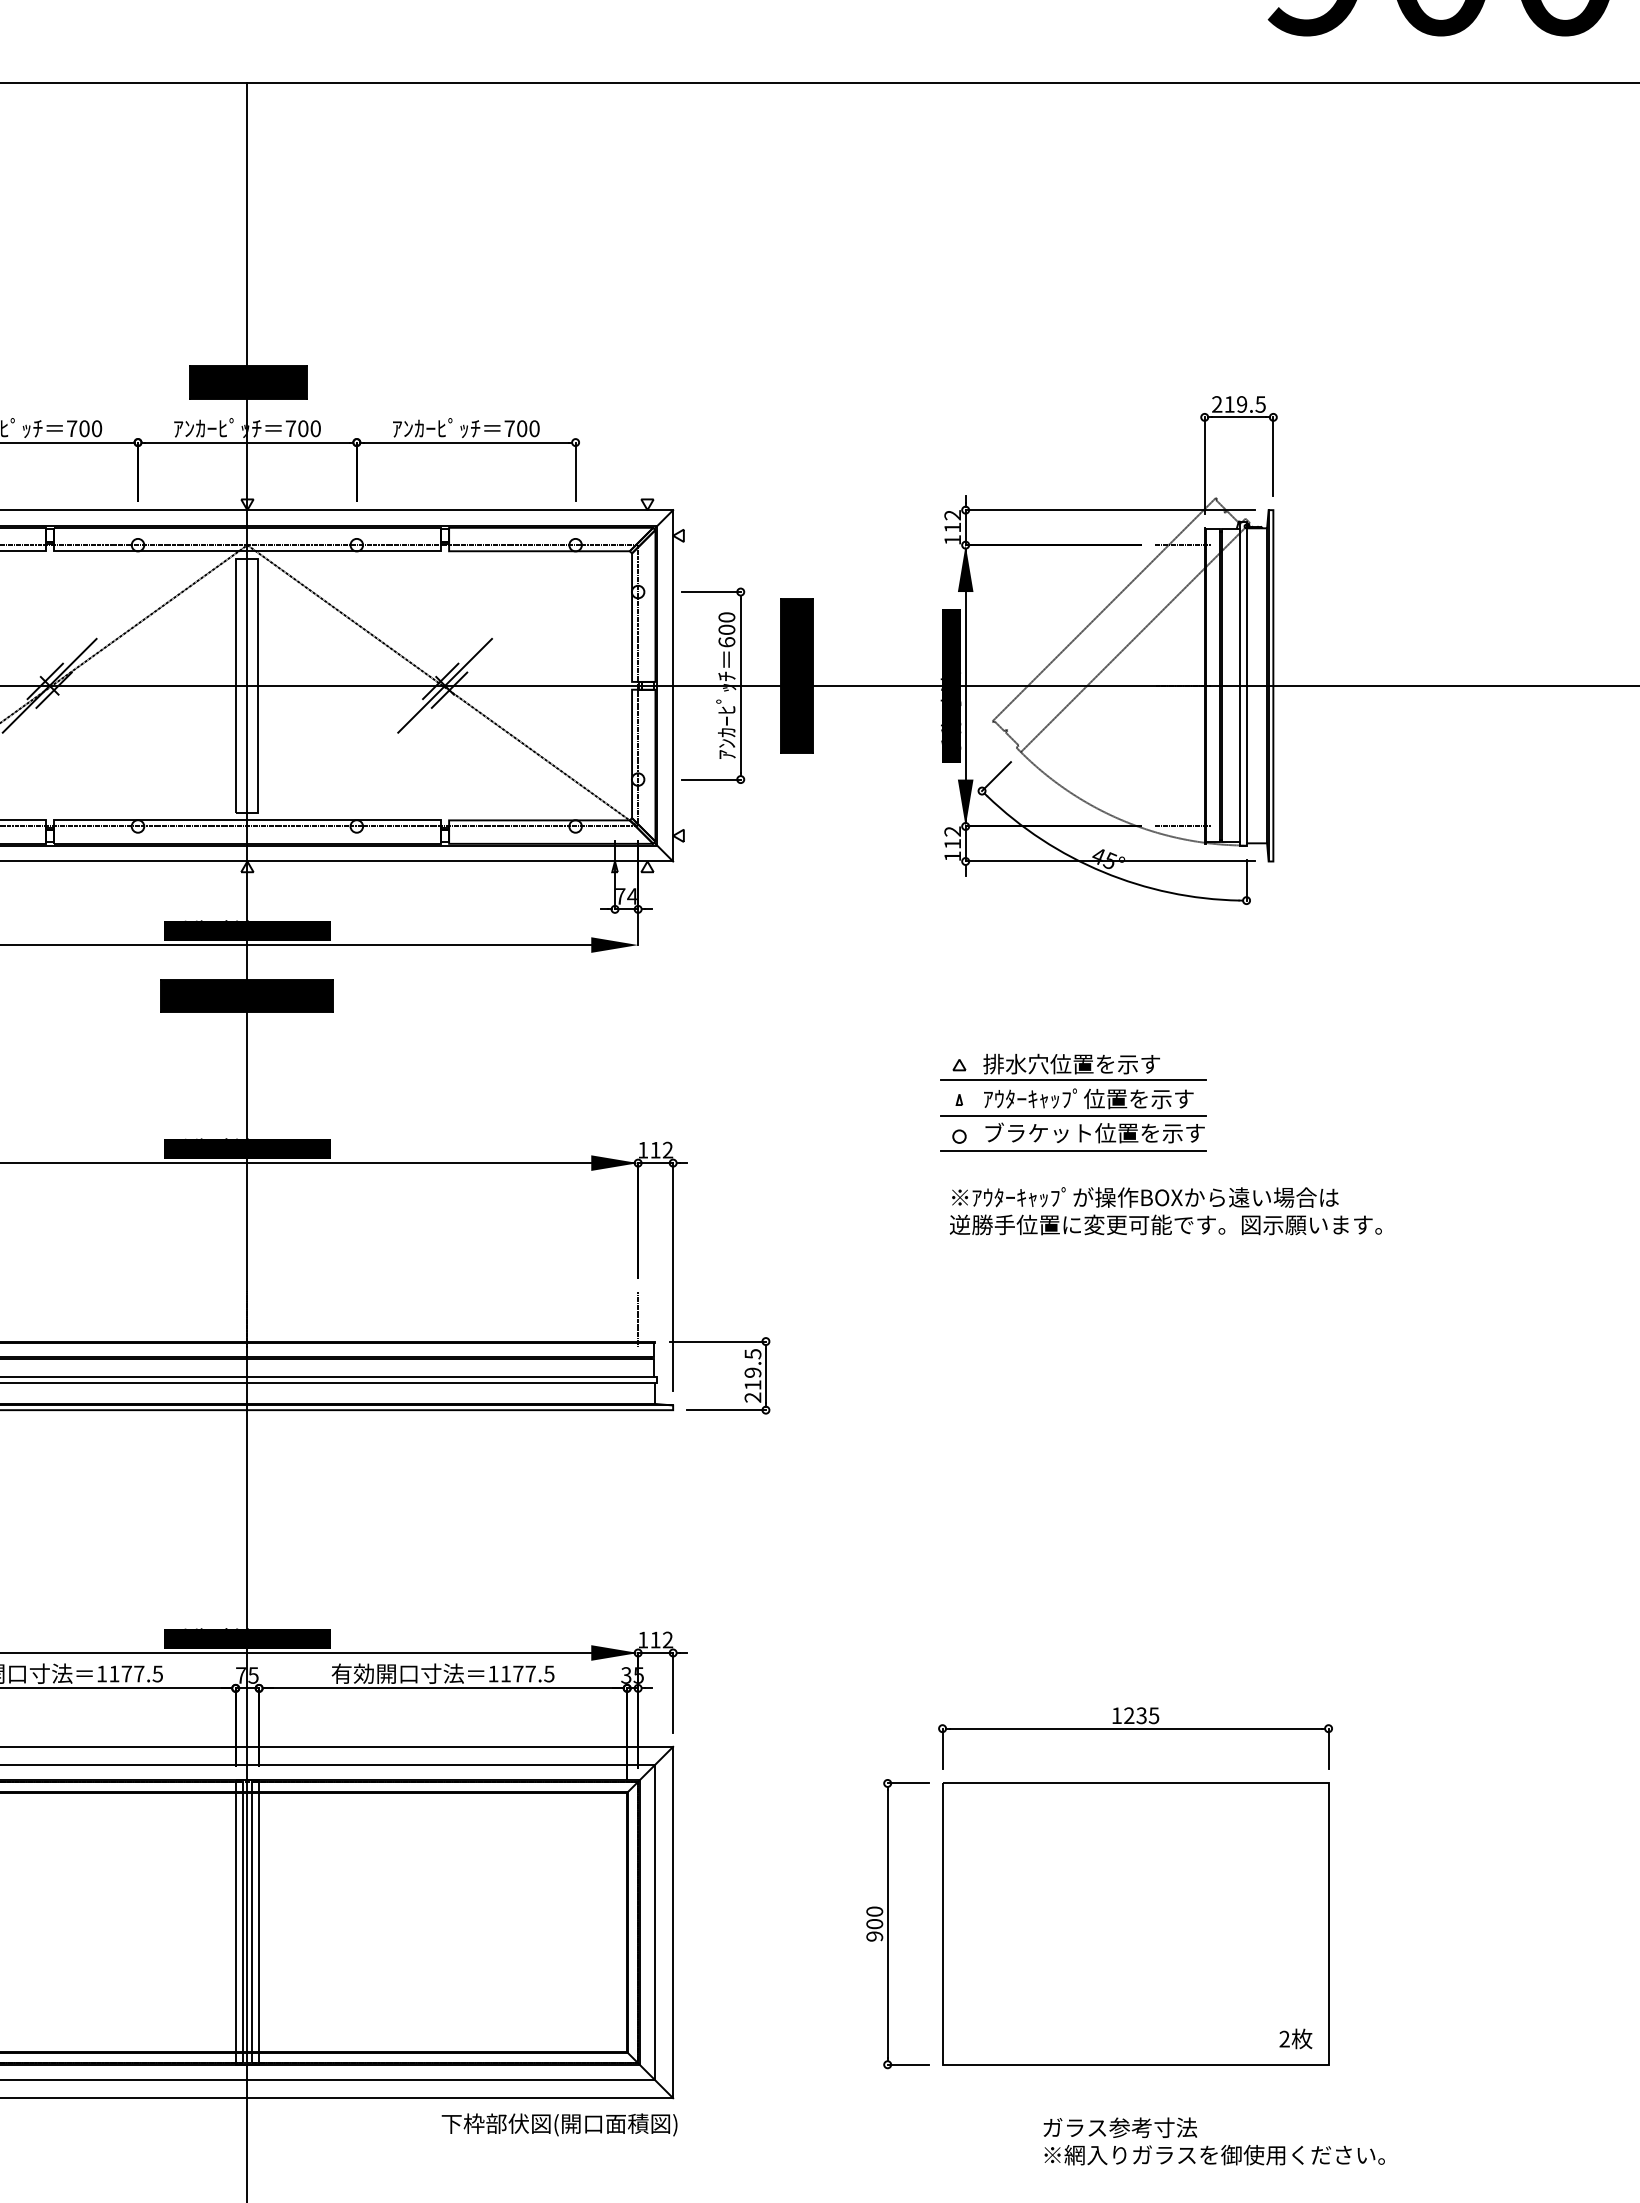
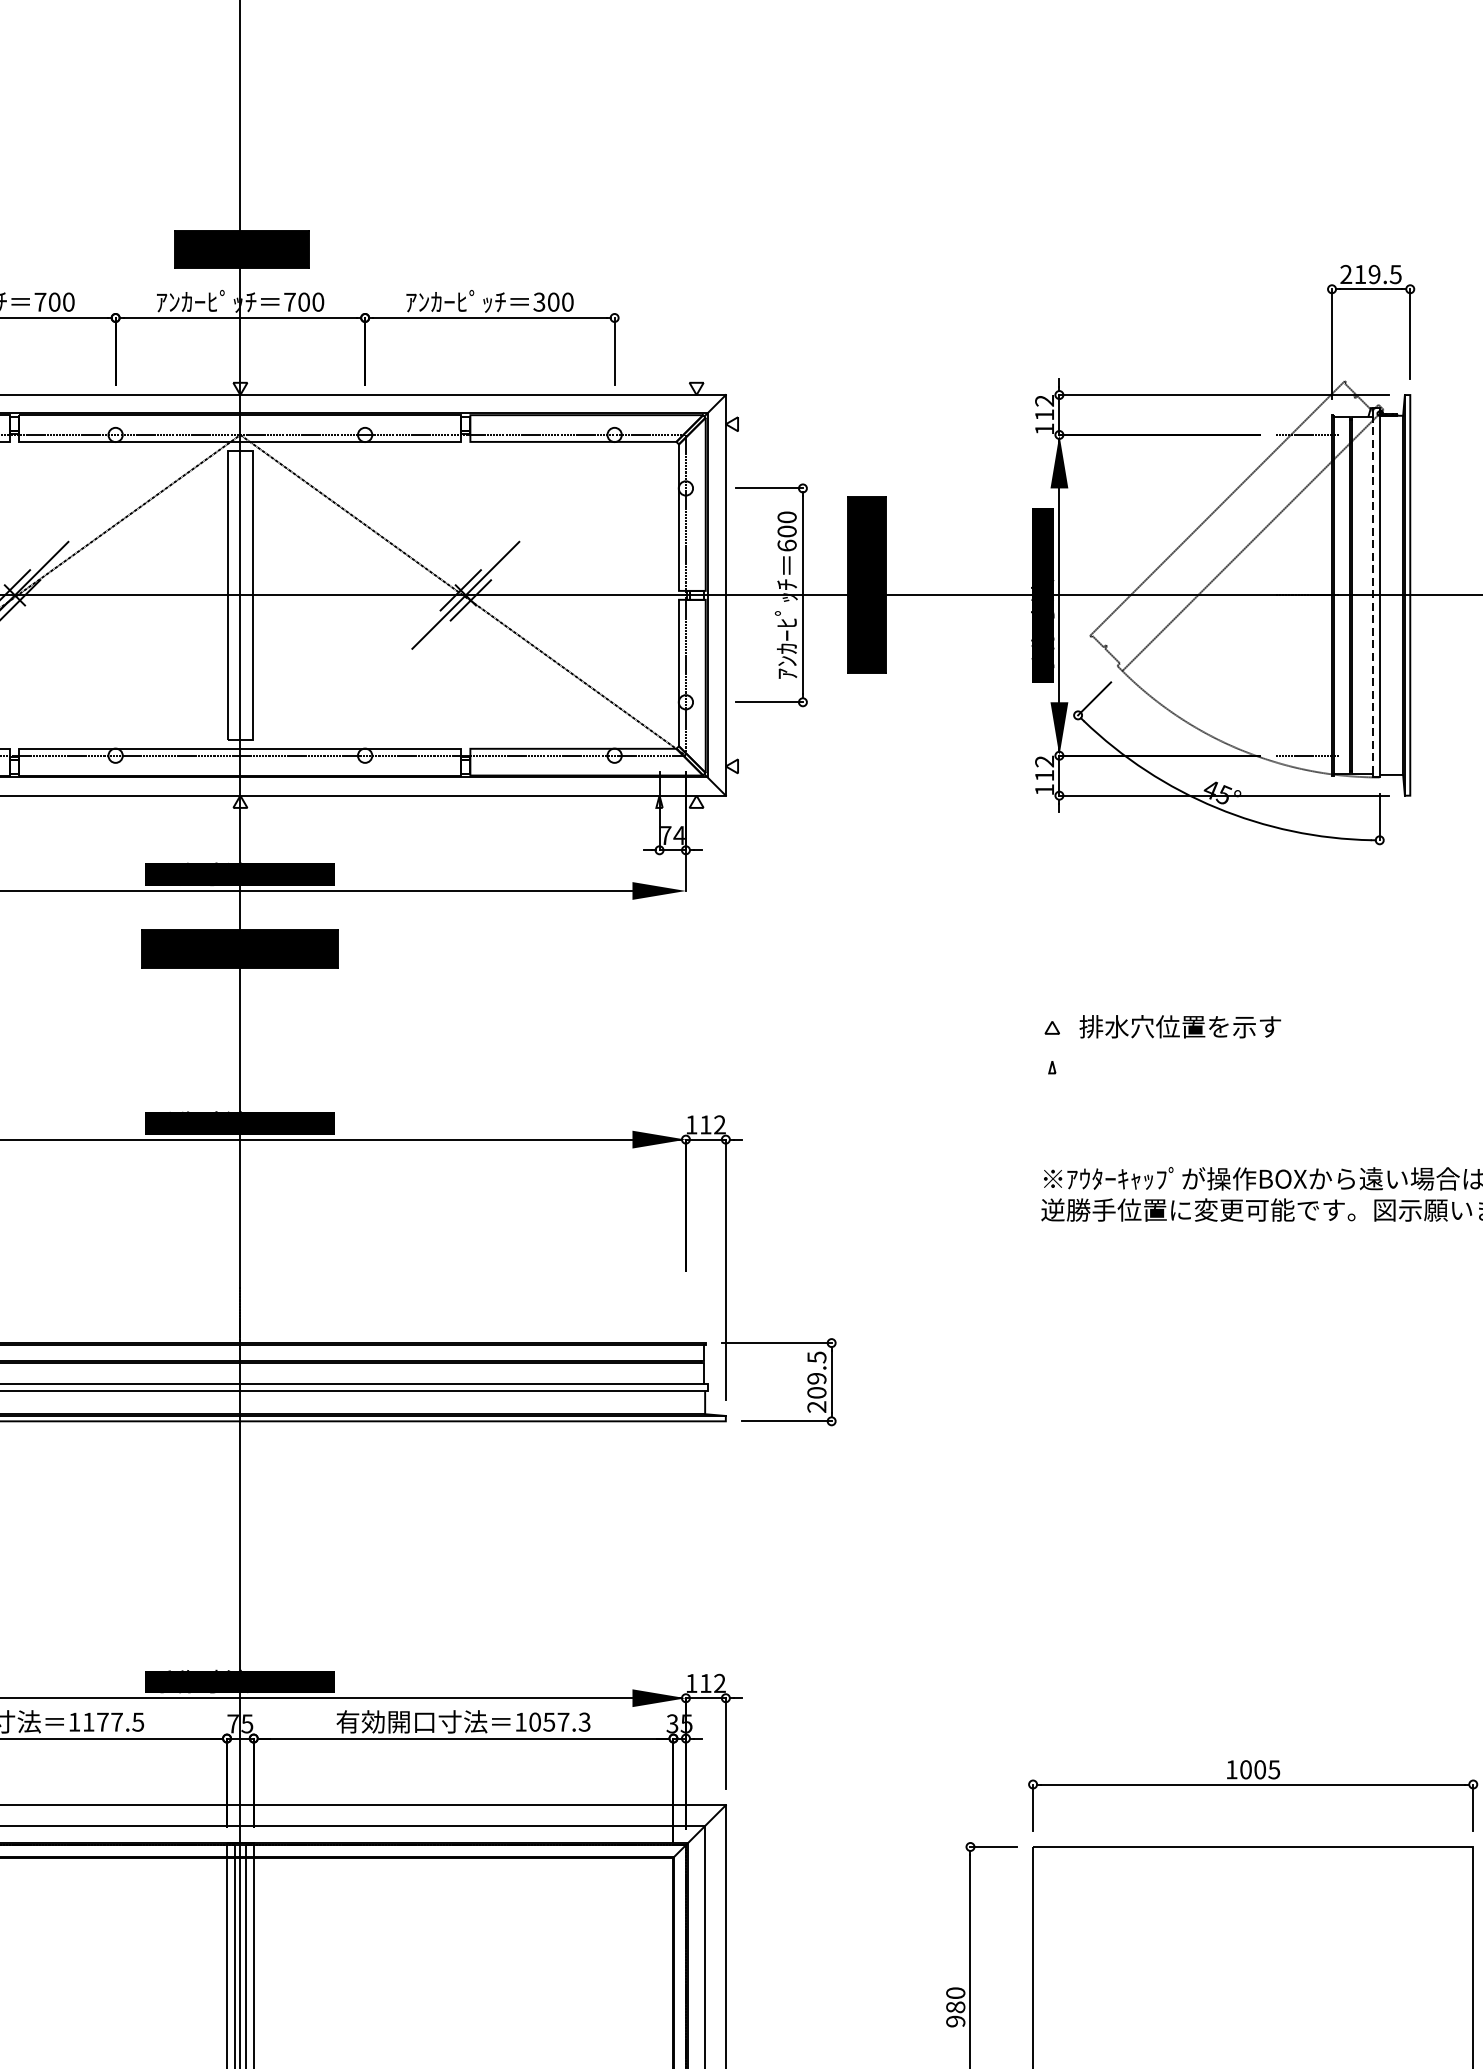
text: (509, 428) -> (539, 301), 700 -> 300
line: (1240, 685) -> (1372, 594), solid -> dashed
line: (1073, 1079) -> (1182, 1044), removed
part: (1073, 1119) -> (1182, 1089), removed
line: (638, 1319) -> (686, 1317), removed
text: (752, 1385) -> (816, 1393), 219.5 -> 209.5
text: (527, 1673) -> (559, 1721), 1177.5 -> 1057.3
text: (1135, 1715) -> (1253, 1769), 1235 -> 1005
text: (874, 1924) -> (955, 2007), 900 -> 980

